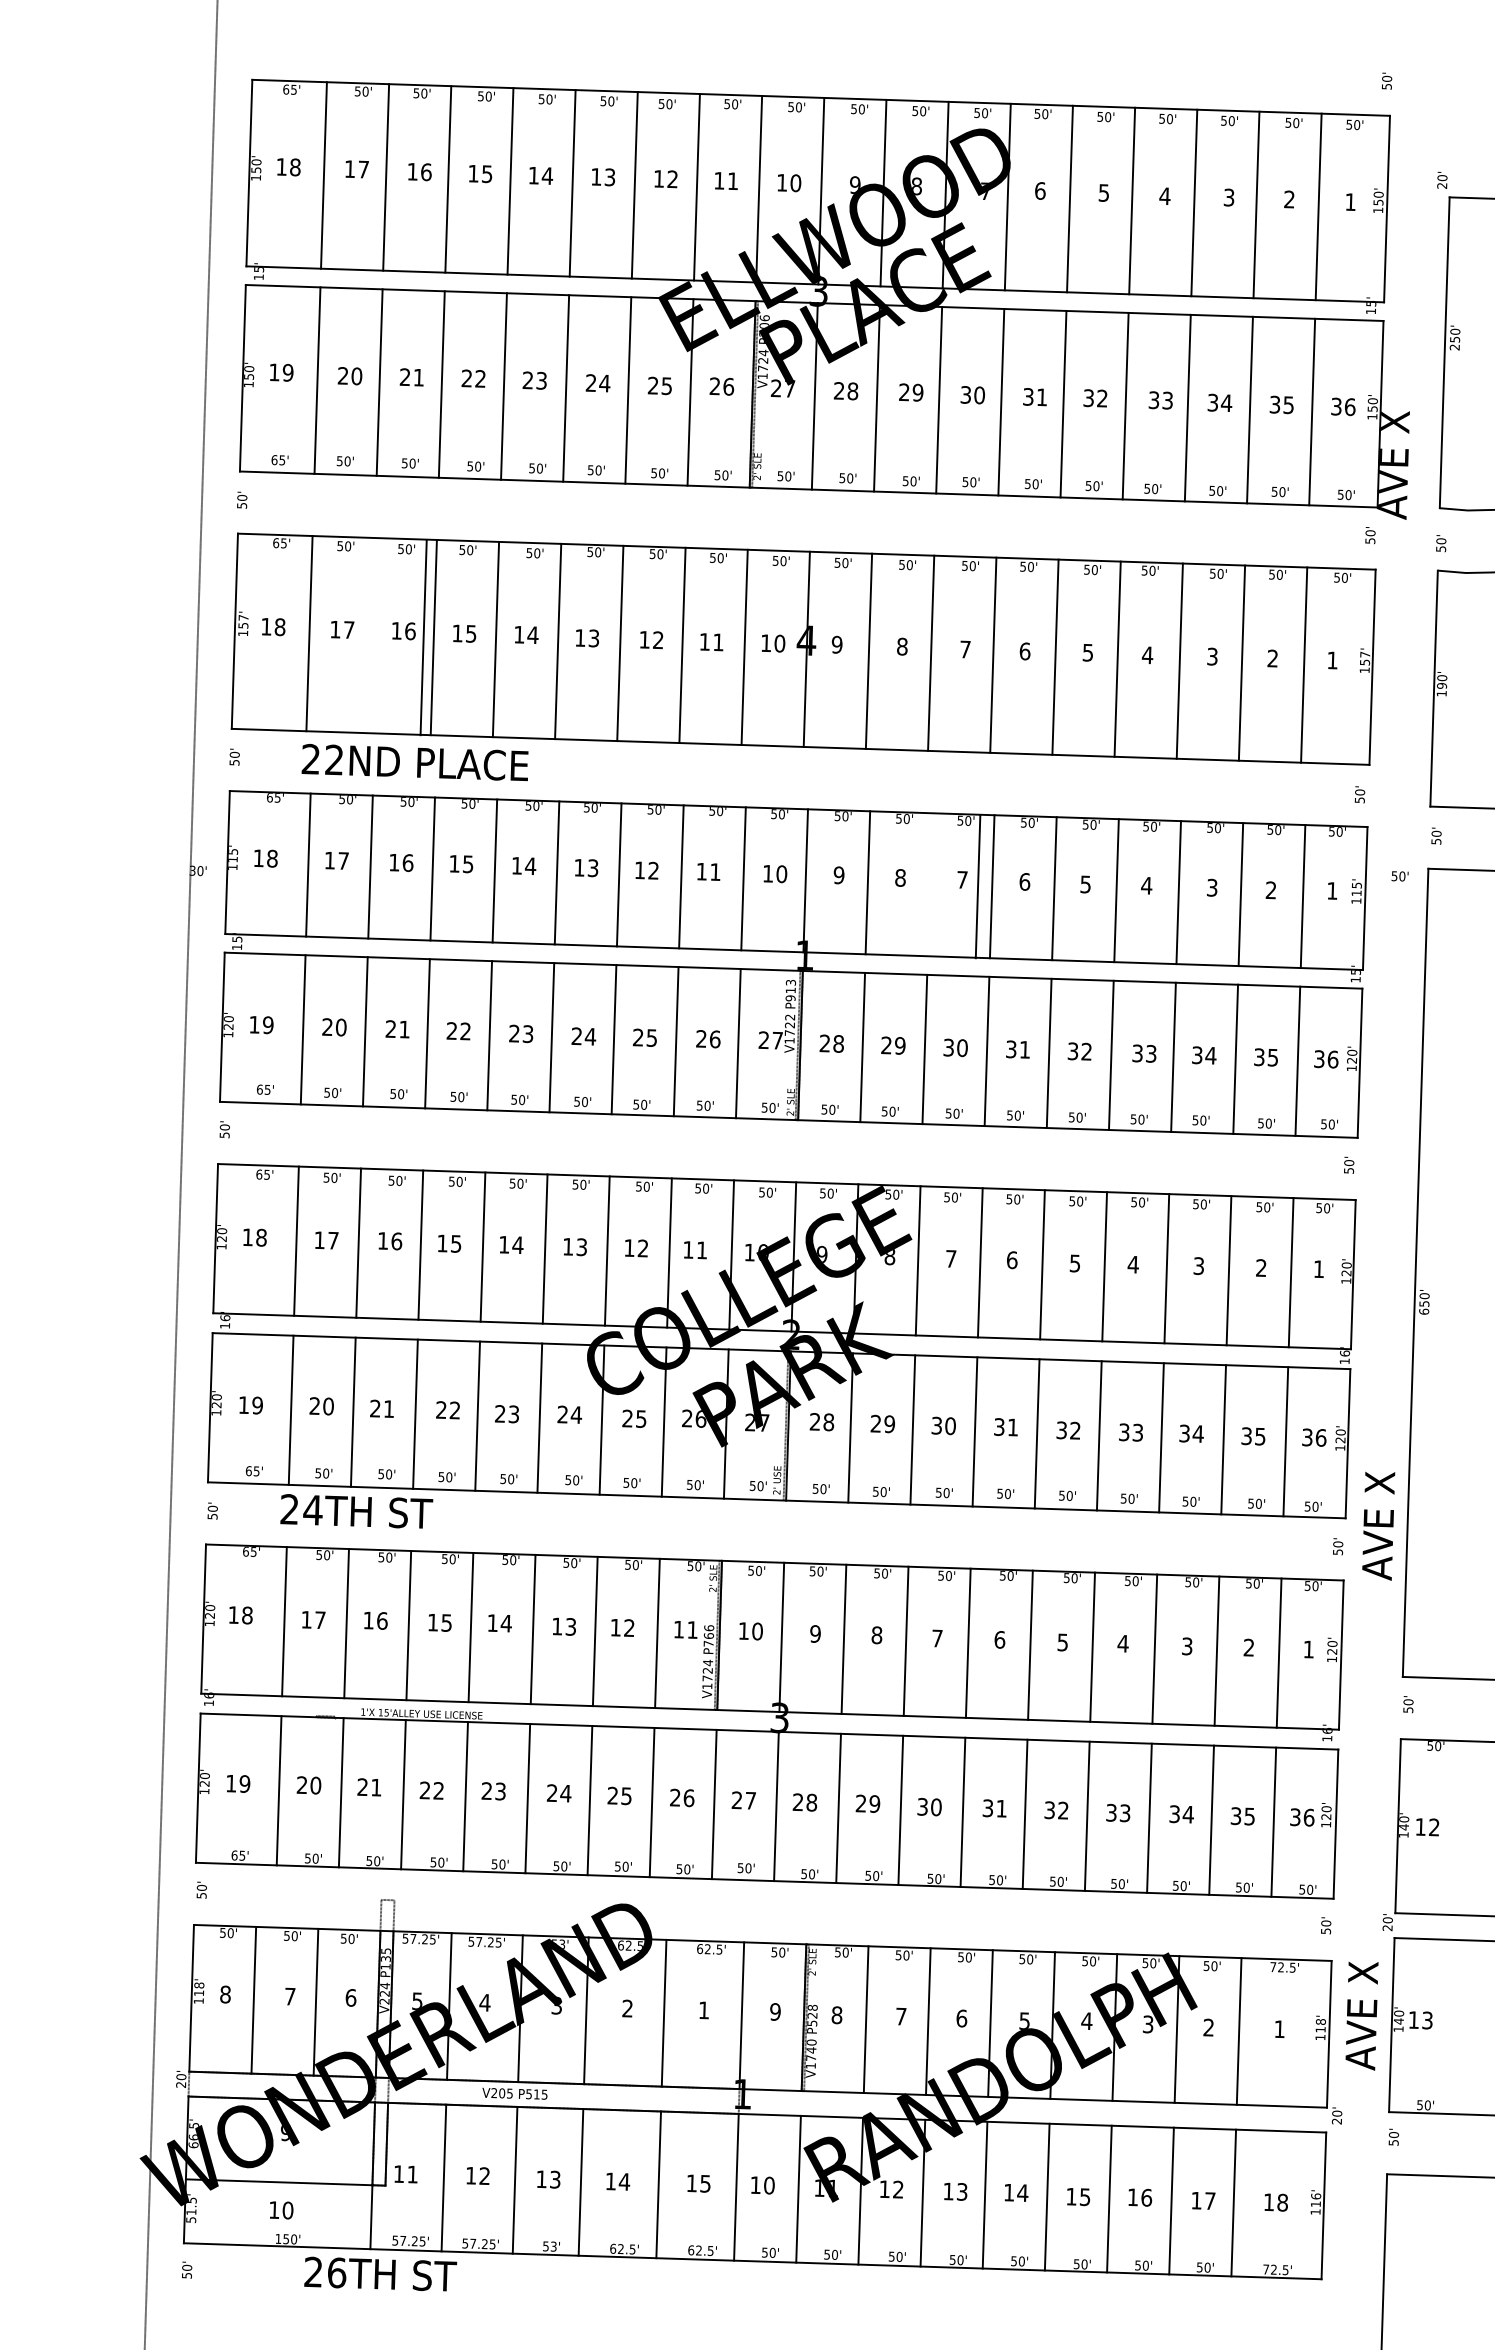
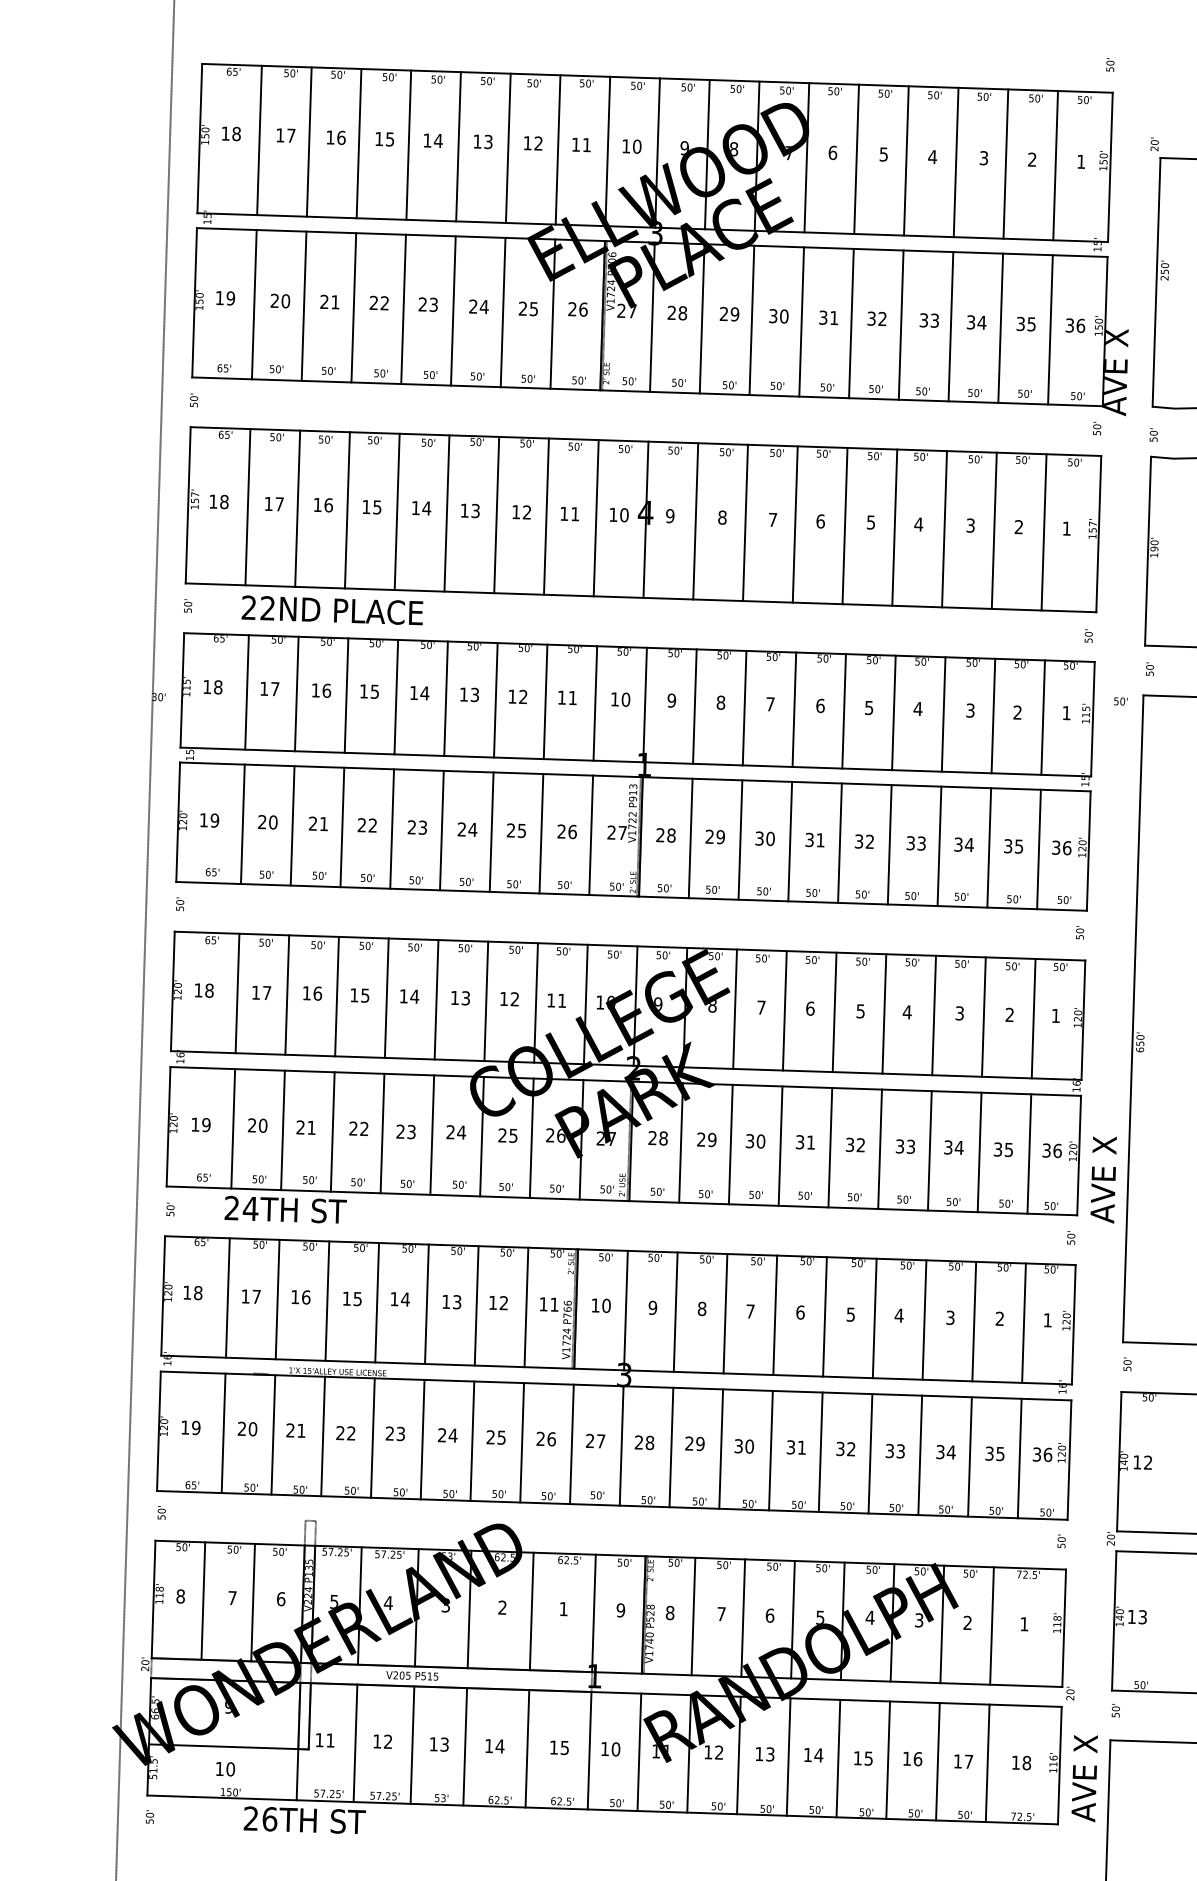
line: (423, 637) -> (297, 508), moved
line: (977, 886) -> (744, 707), moved
text: (1378, 1525) -> (1103, 1179), moved
text: (1361, 2015) -> (1084, 1778), moved

